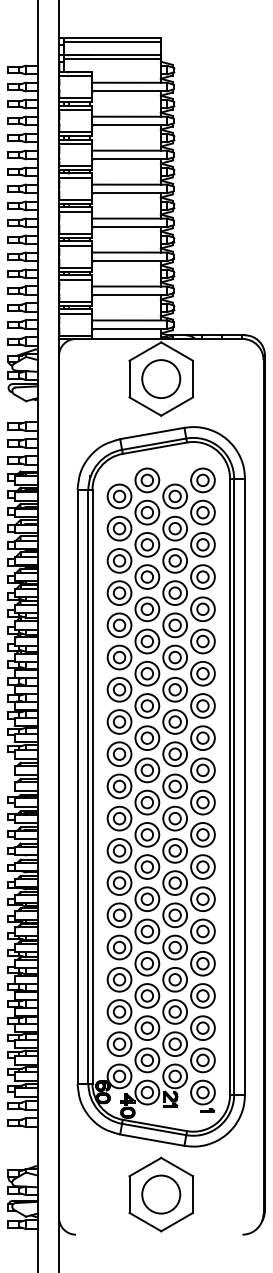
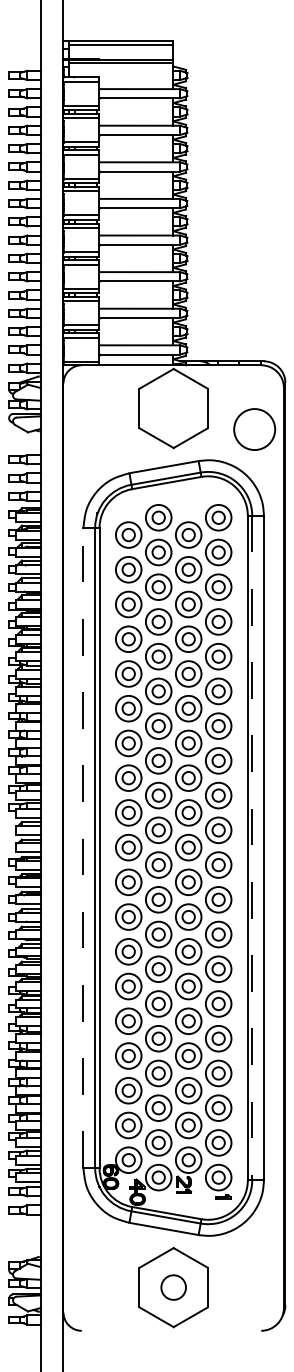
circle: (161, 379) -> (254, 429), moved
line: (77, 786) -> (83, 847), solid -> dashed
line: (234, 787) -> (252, 848), solid -> dashed
circle: (161, 1194) -> (173, 1287), size x0.6

